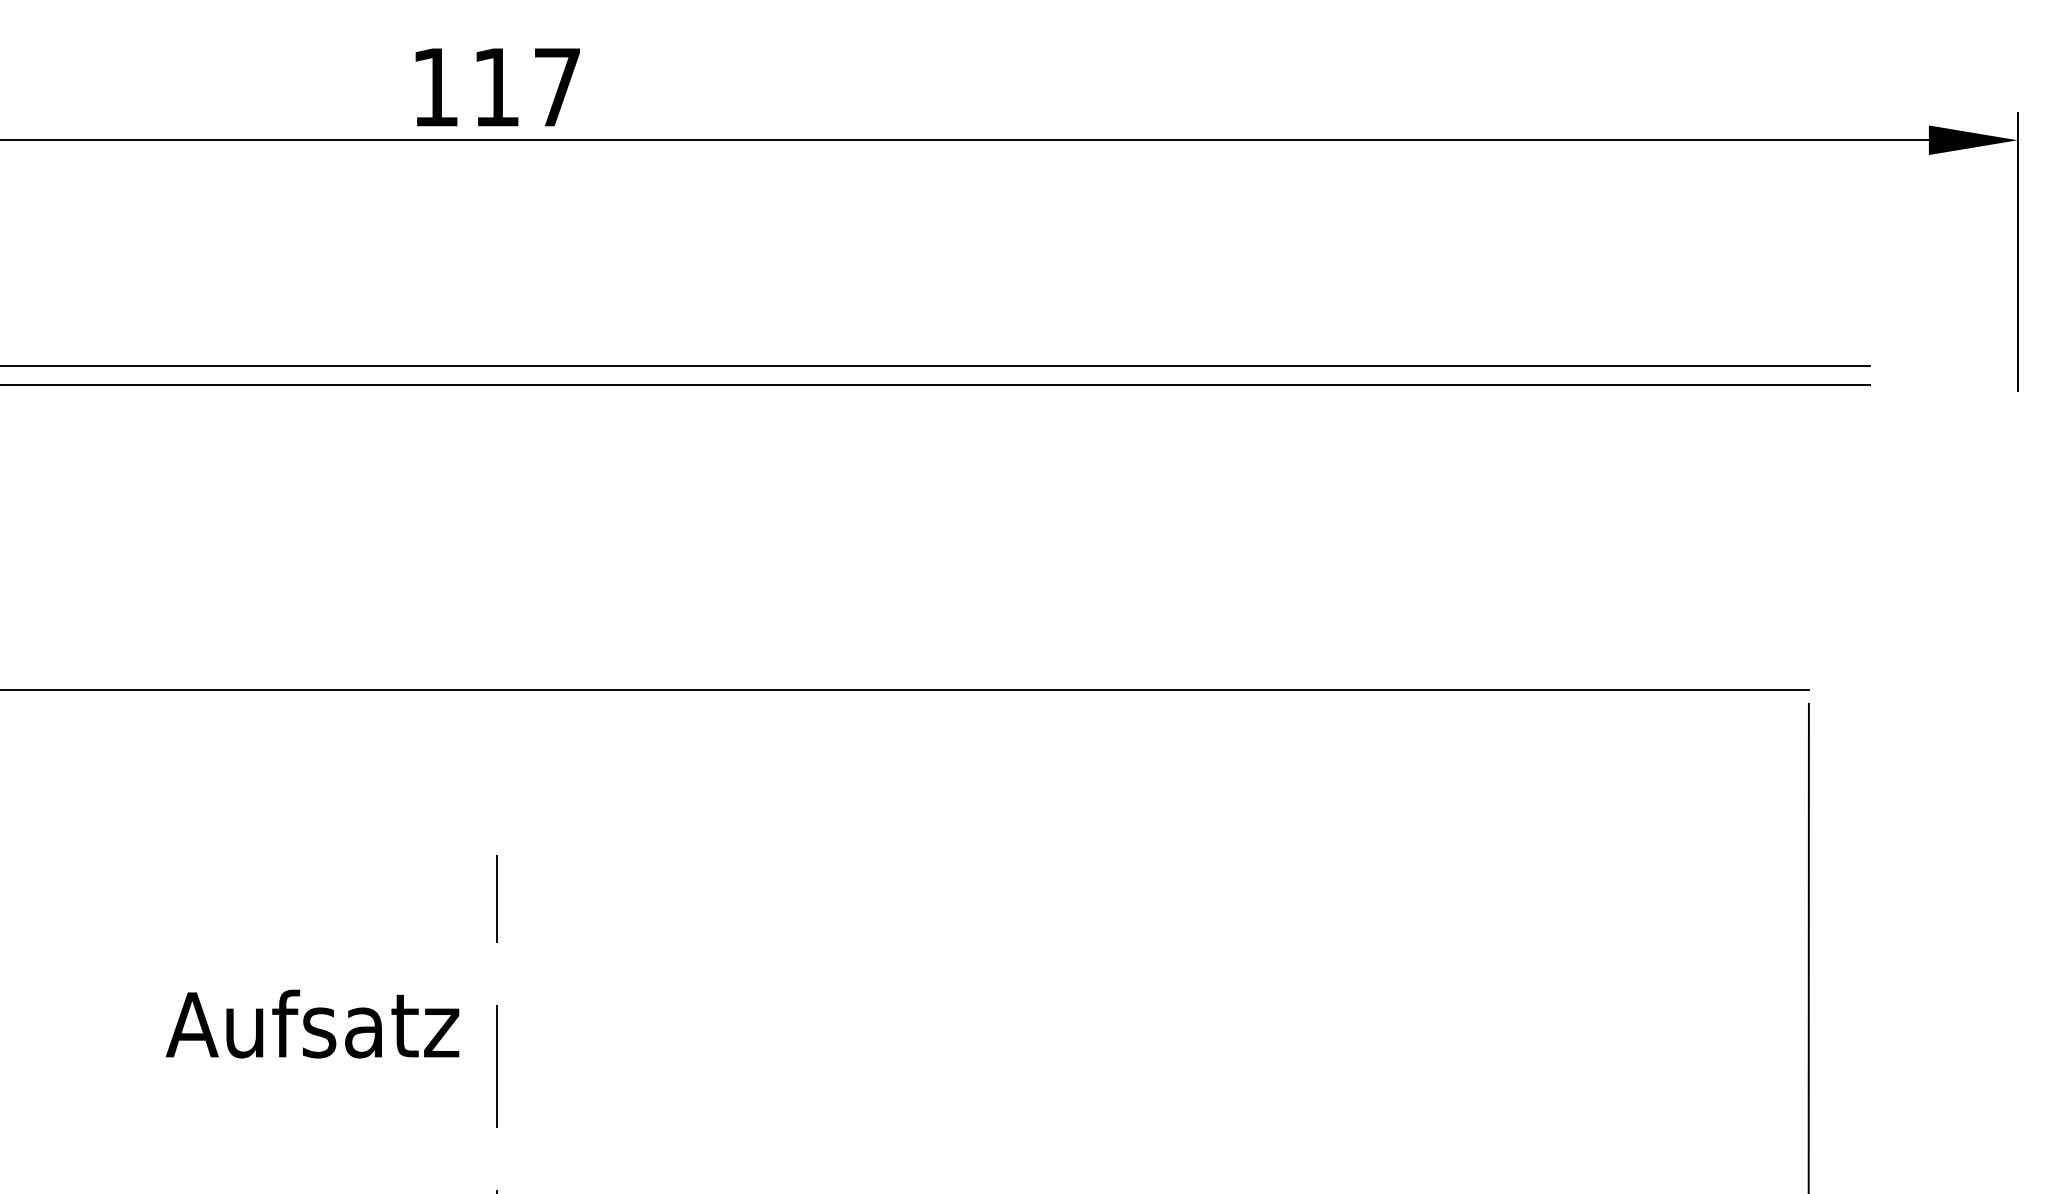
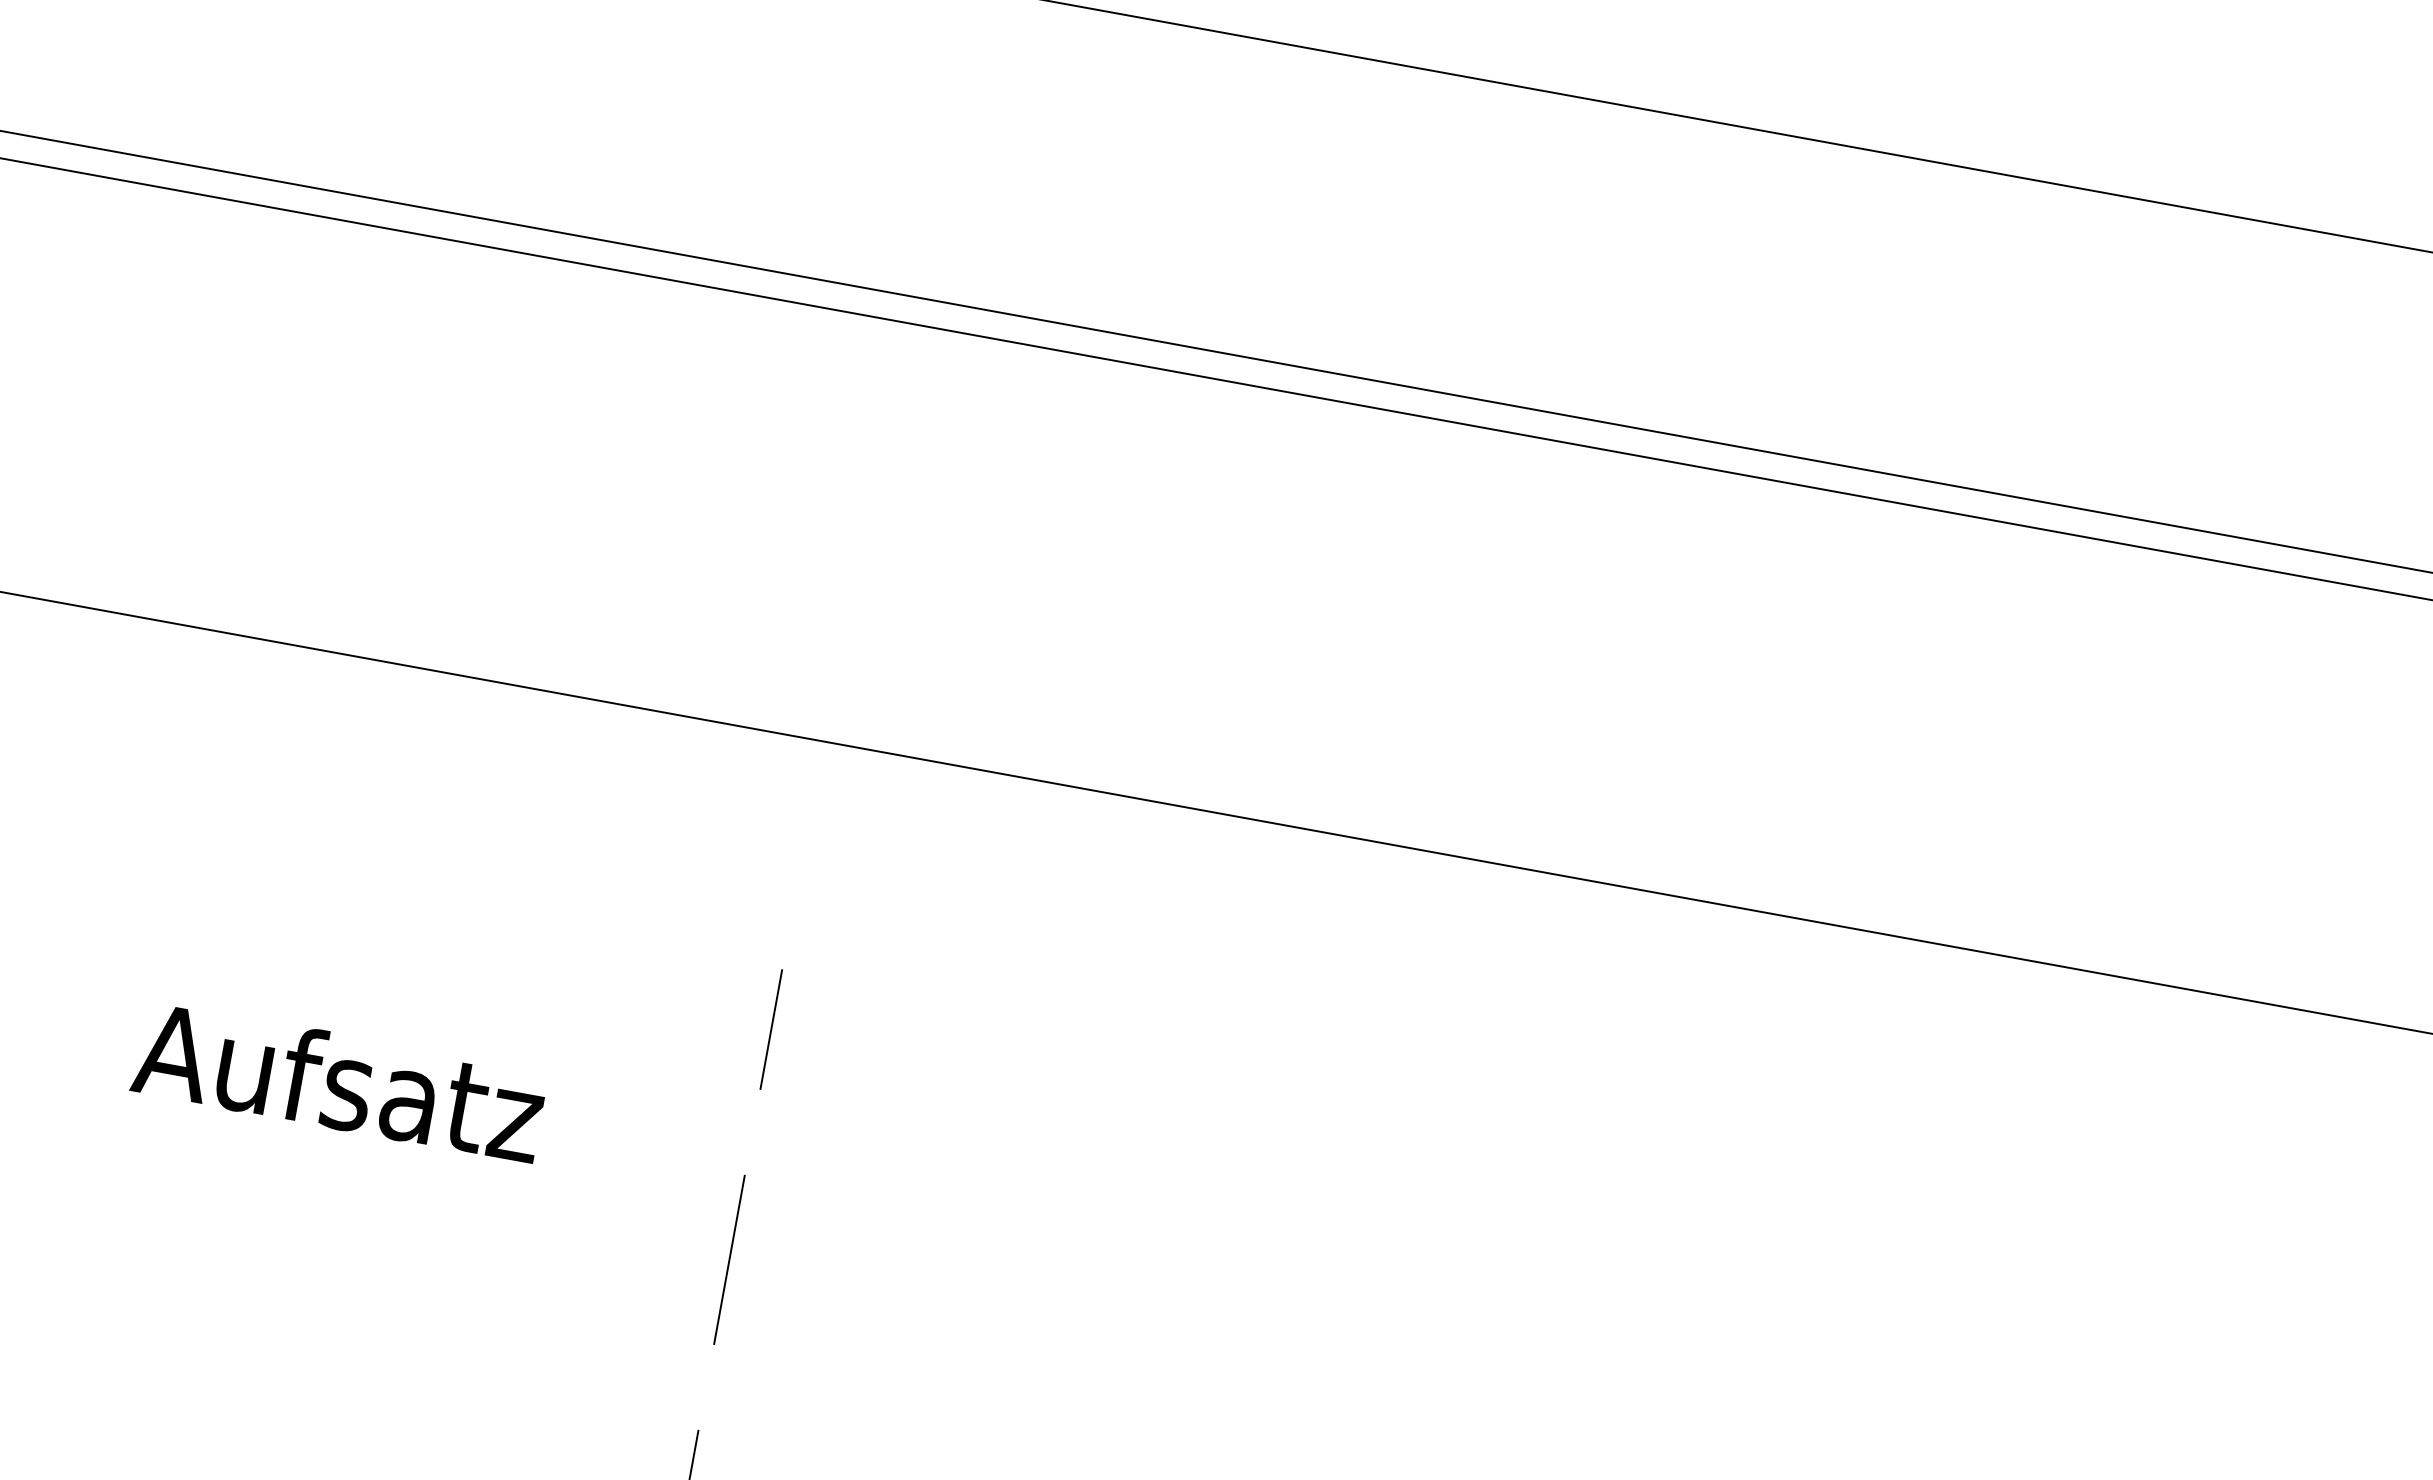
text: (312, 1023) -> (339, 1080), moved

